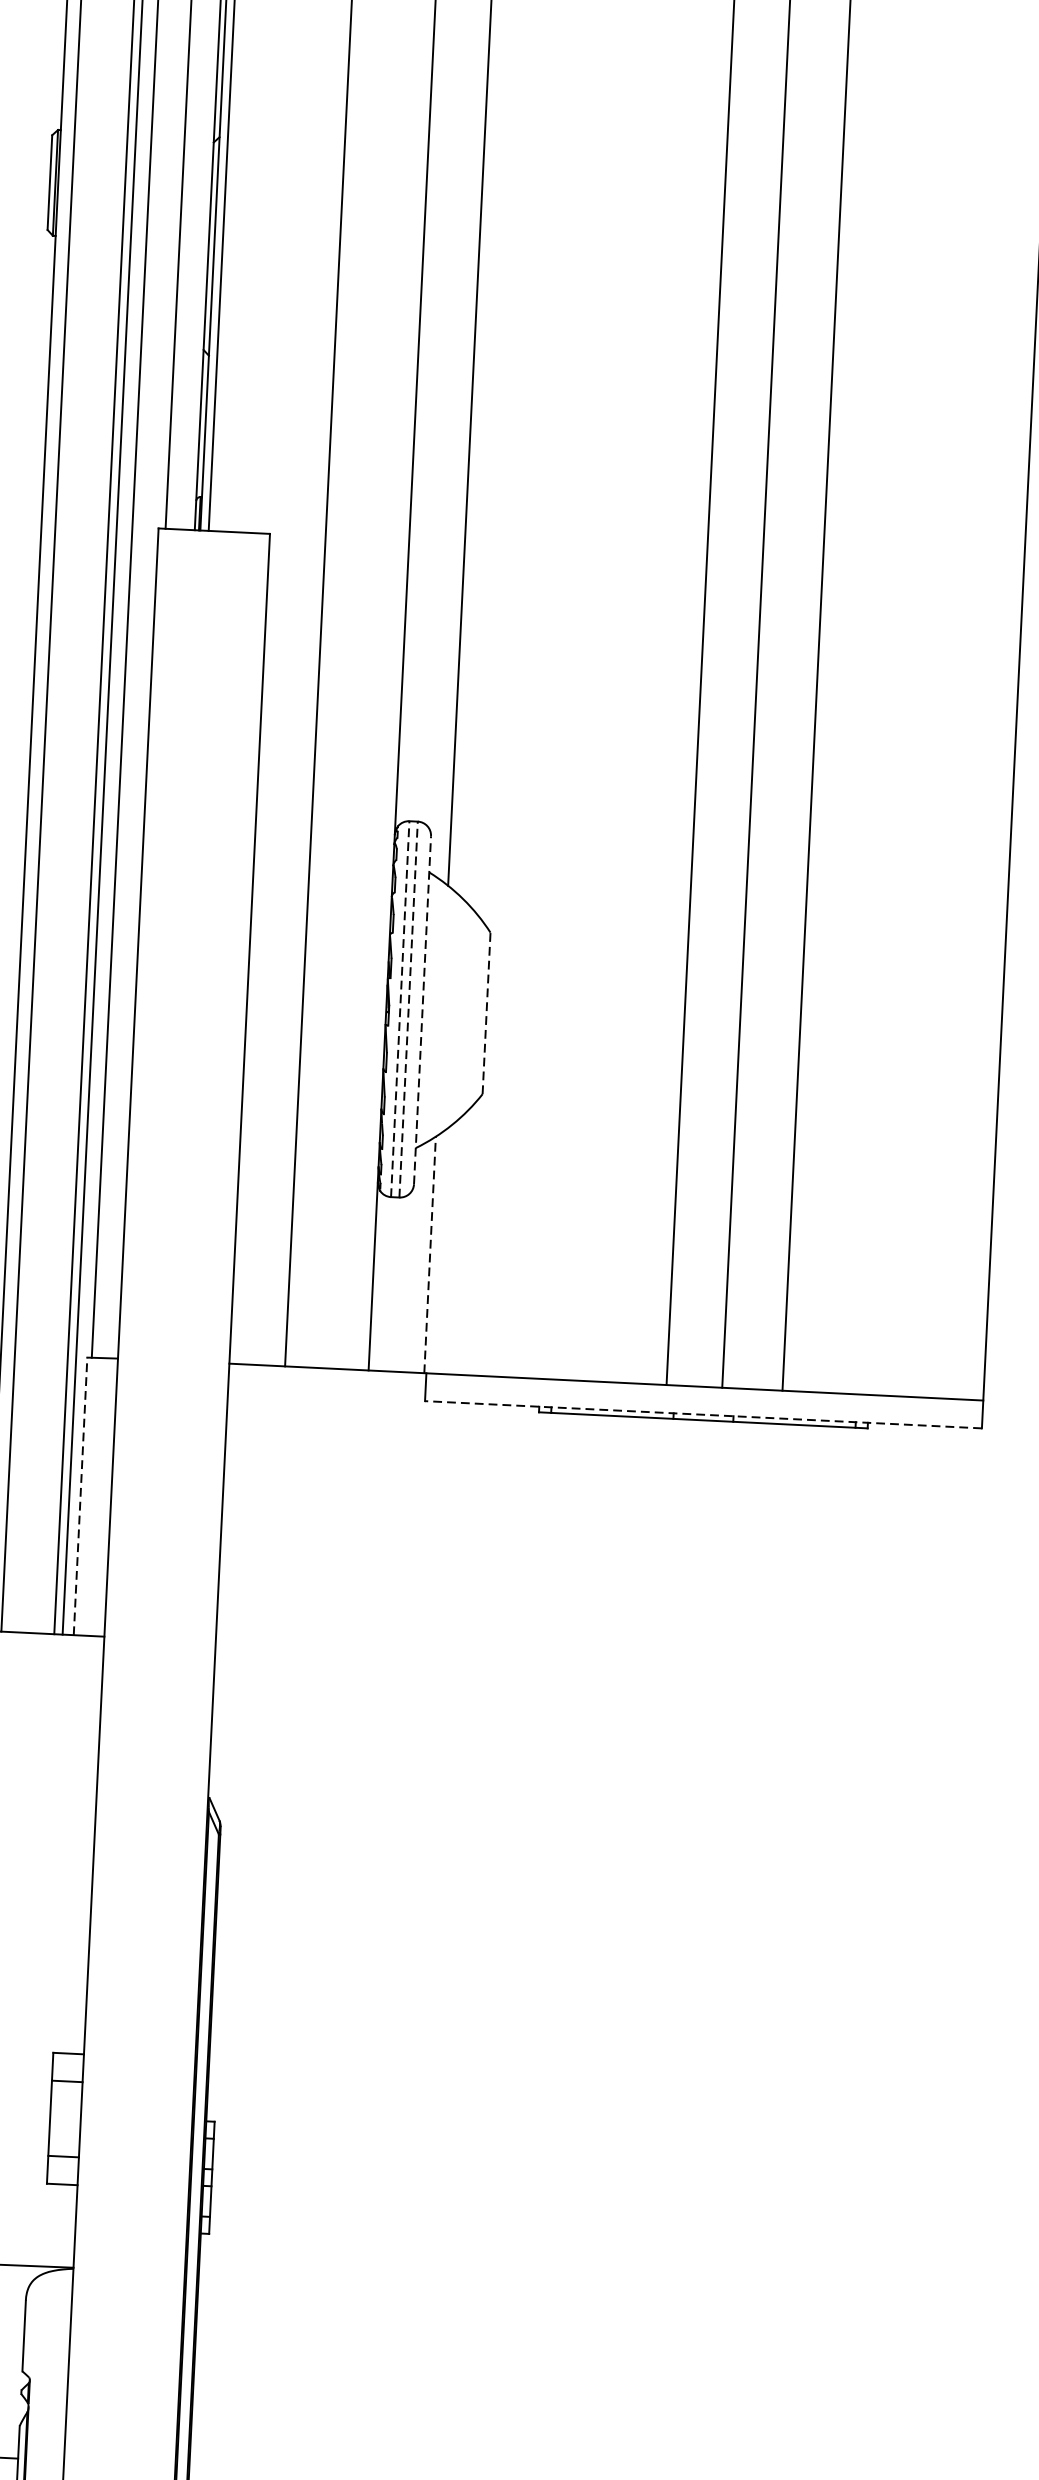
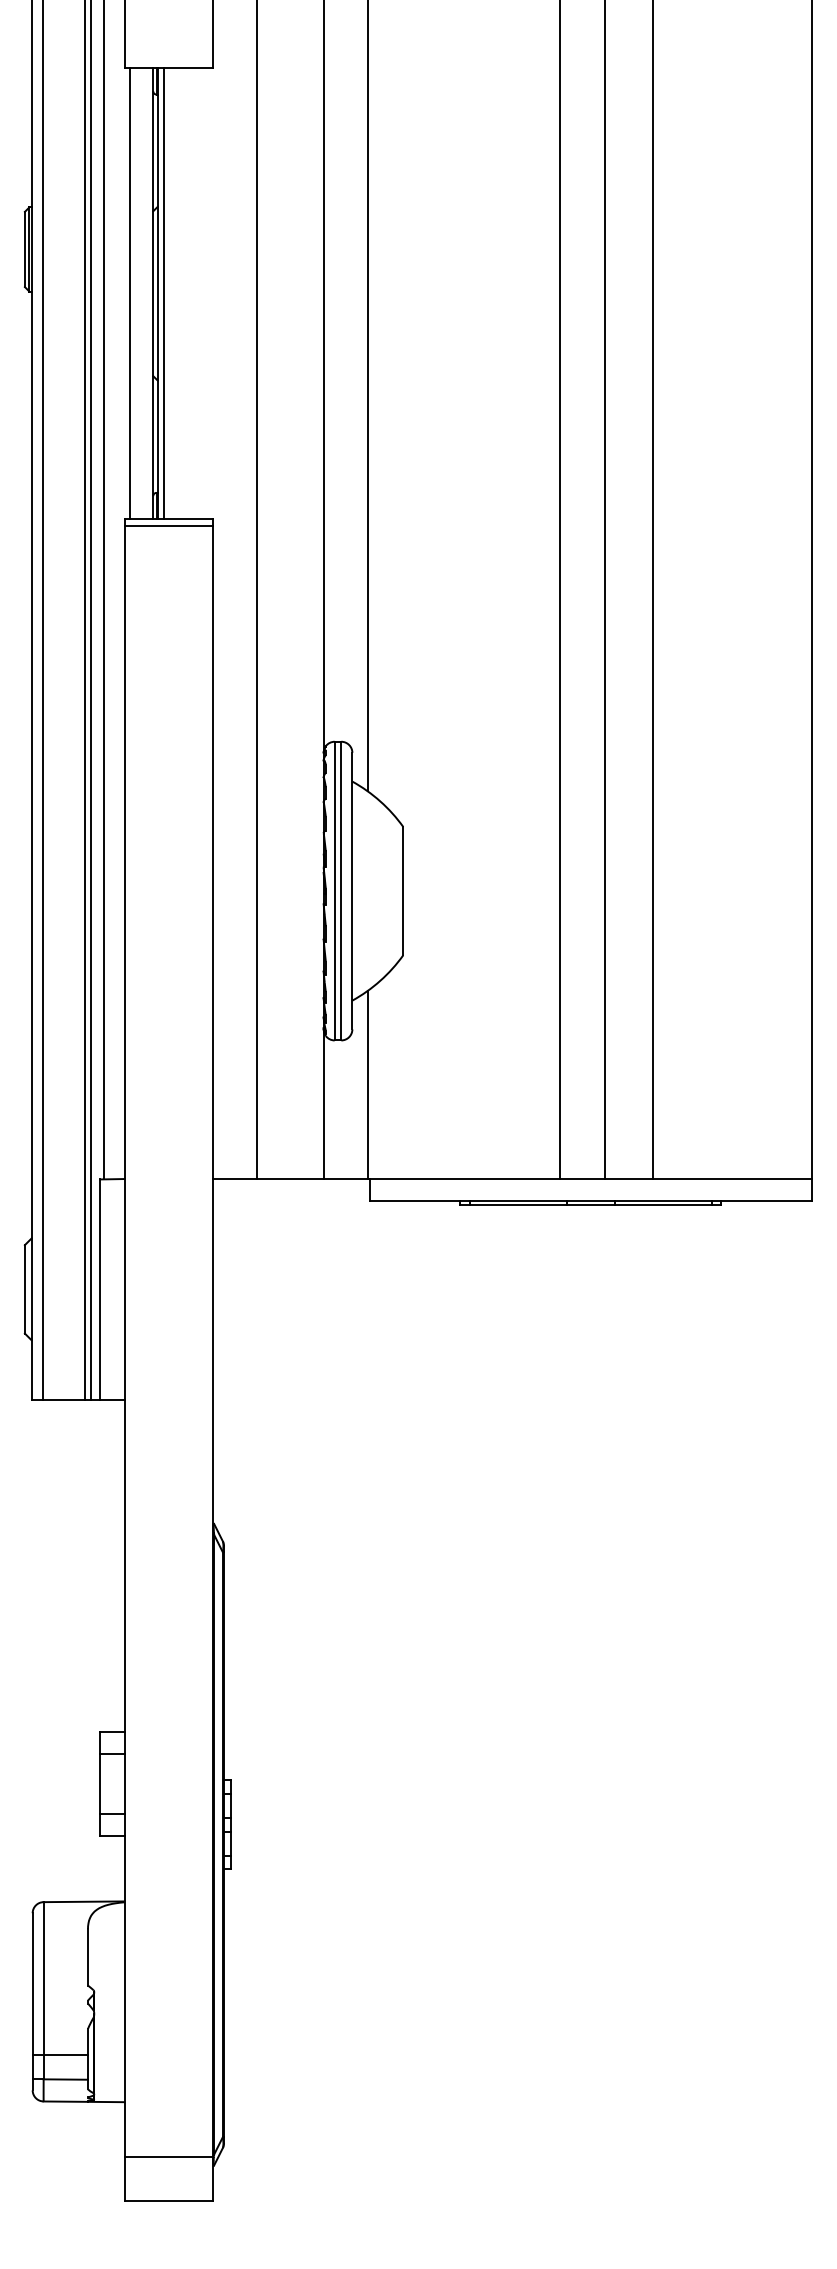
line: (213, 540) -> (168, 526), added
line: (400, 1008) -> (334, 890), dashed -> solid
line: (408, 1008) -> (341, 890), dashed -> solid
line: (422, 1009) -> (352, 890), dashed -> solid
line: (486, 1012) -> (403, 890), dashed -> solid
line: (429, 1254) -> (367, 1084), dashed -> solid
line: (703, 1414) -> (590, 1200), dashed -> solid
line: (81, 1496) -> (100, 1289), dashed -> solid

